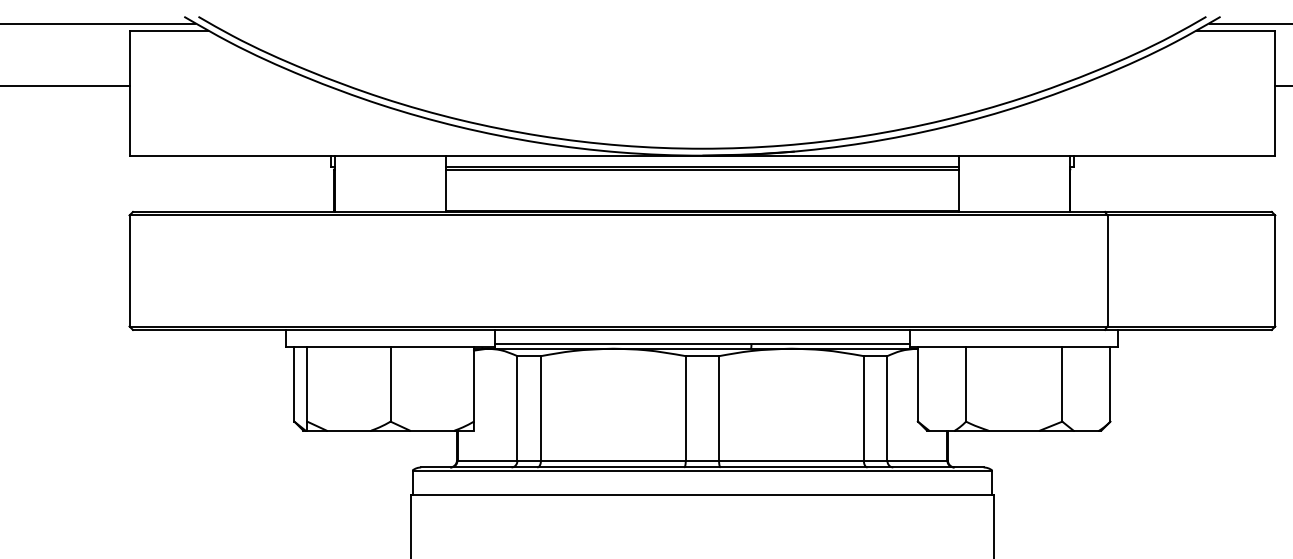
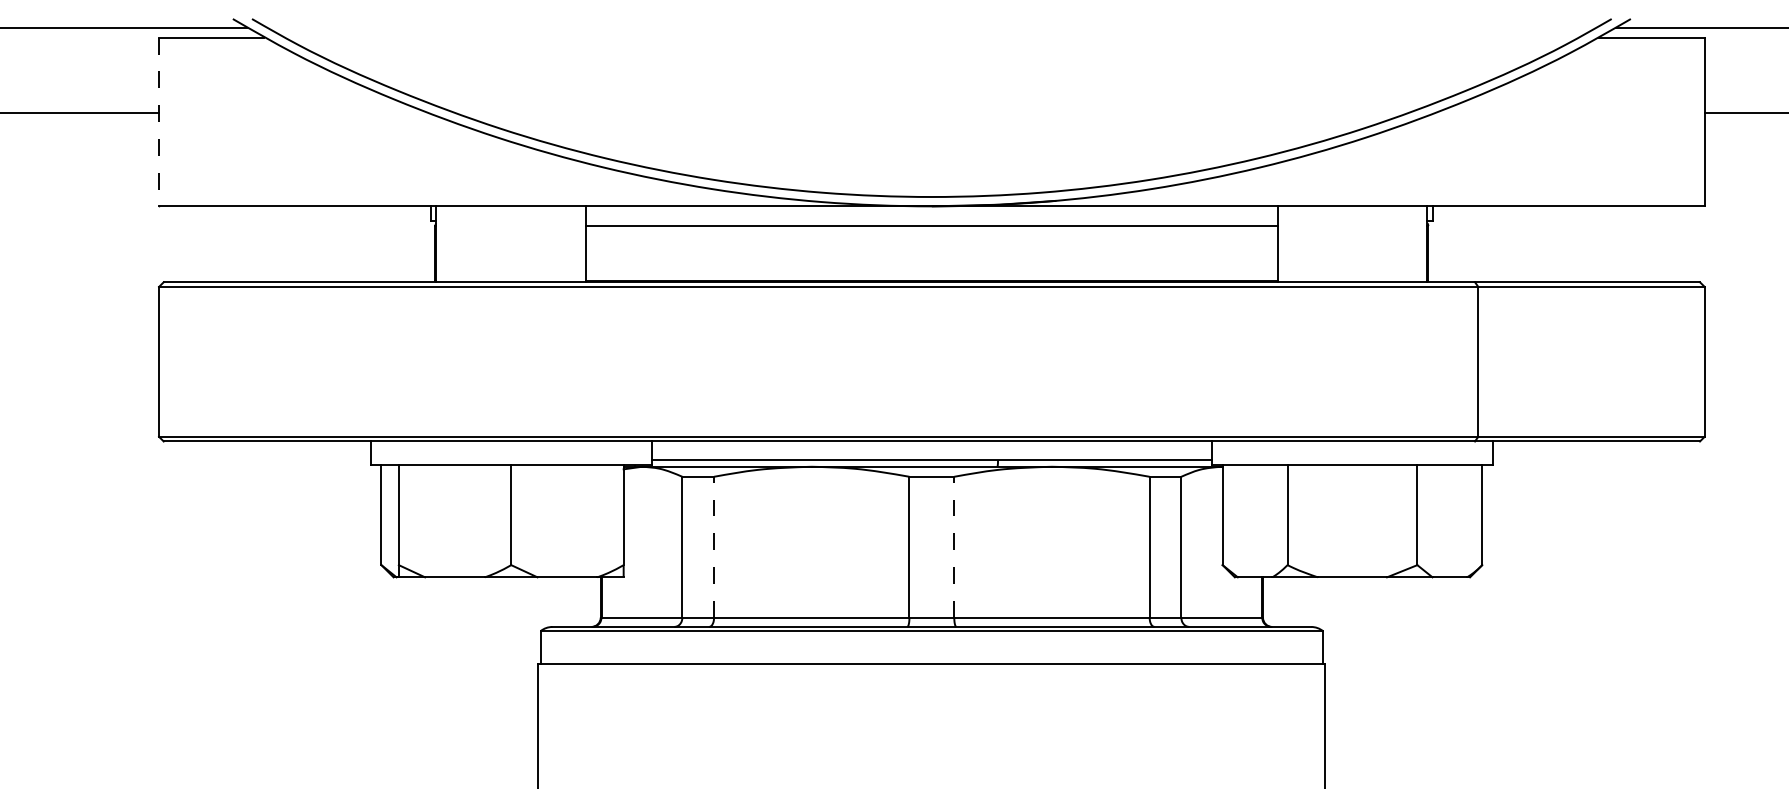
line: (129, 93) -> (159, 122), solid -> dashed
line: (702, 166) -> (931, 221), removed
line: (541, 407) -> (714, 546), solid -> dashed
line: (719, 407) -> (954, 546), solid -> dashed

